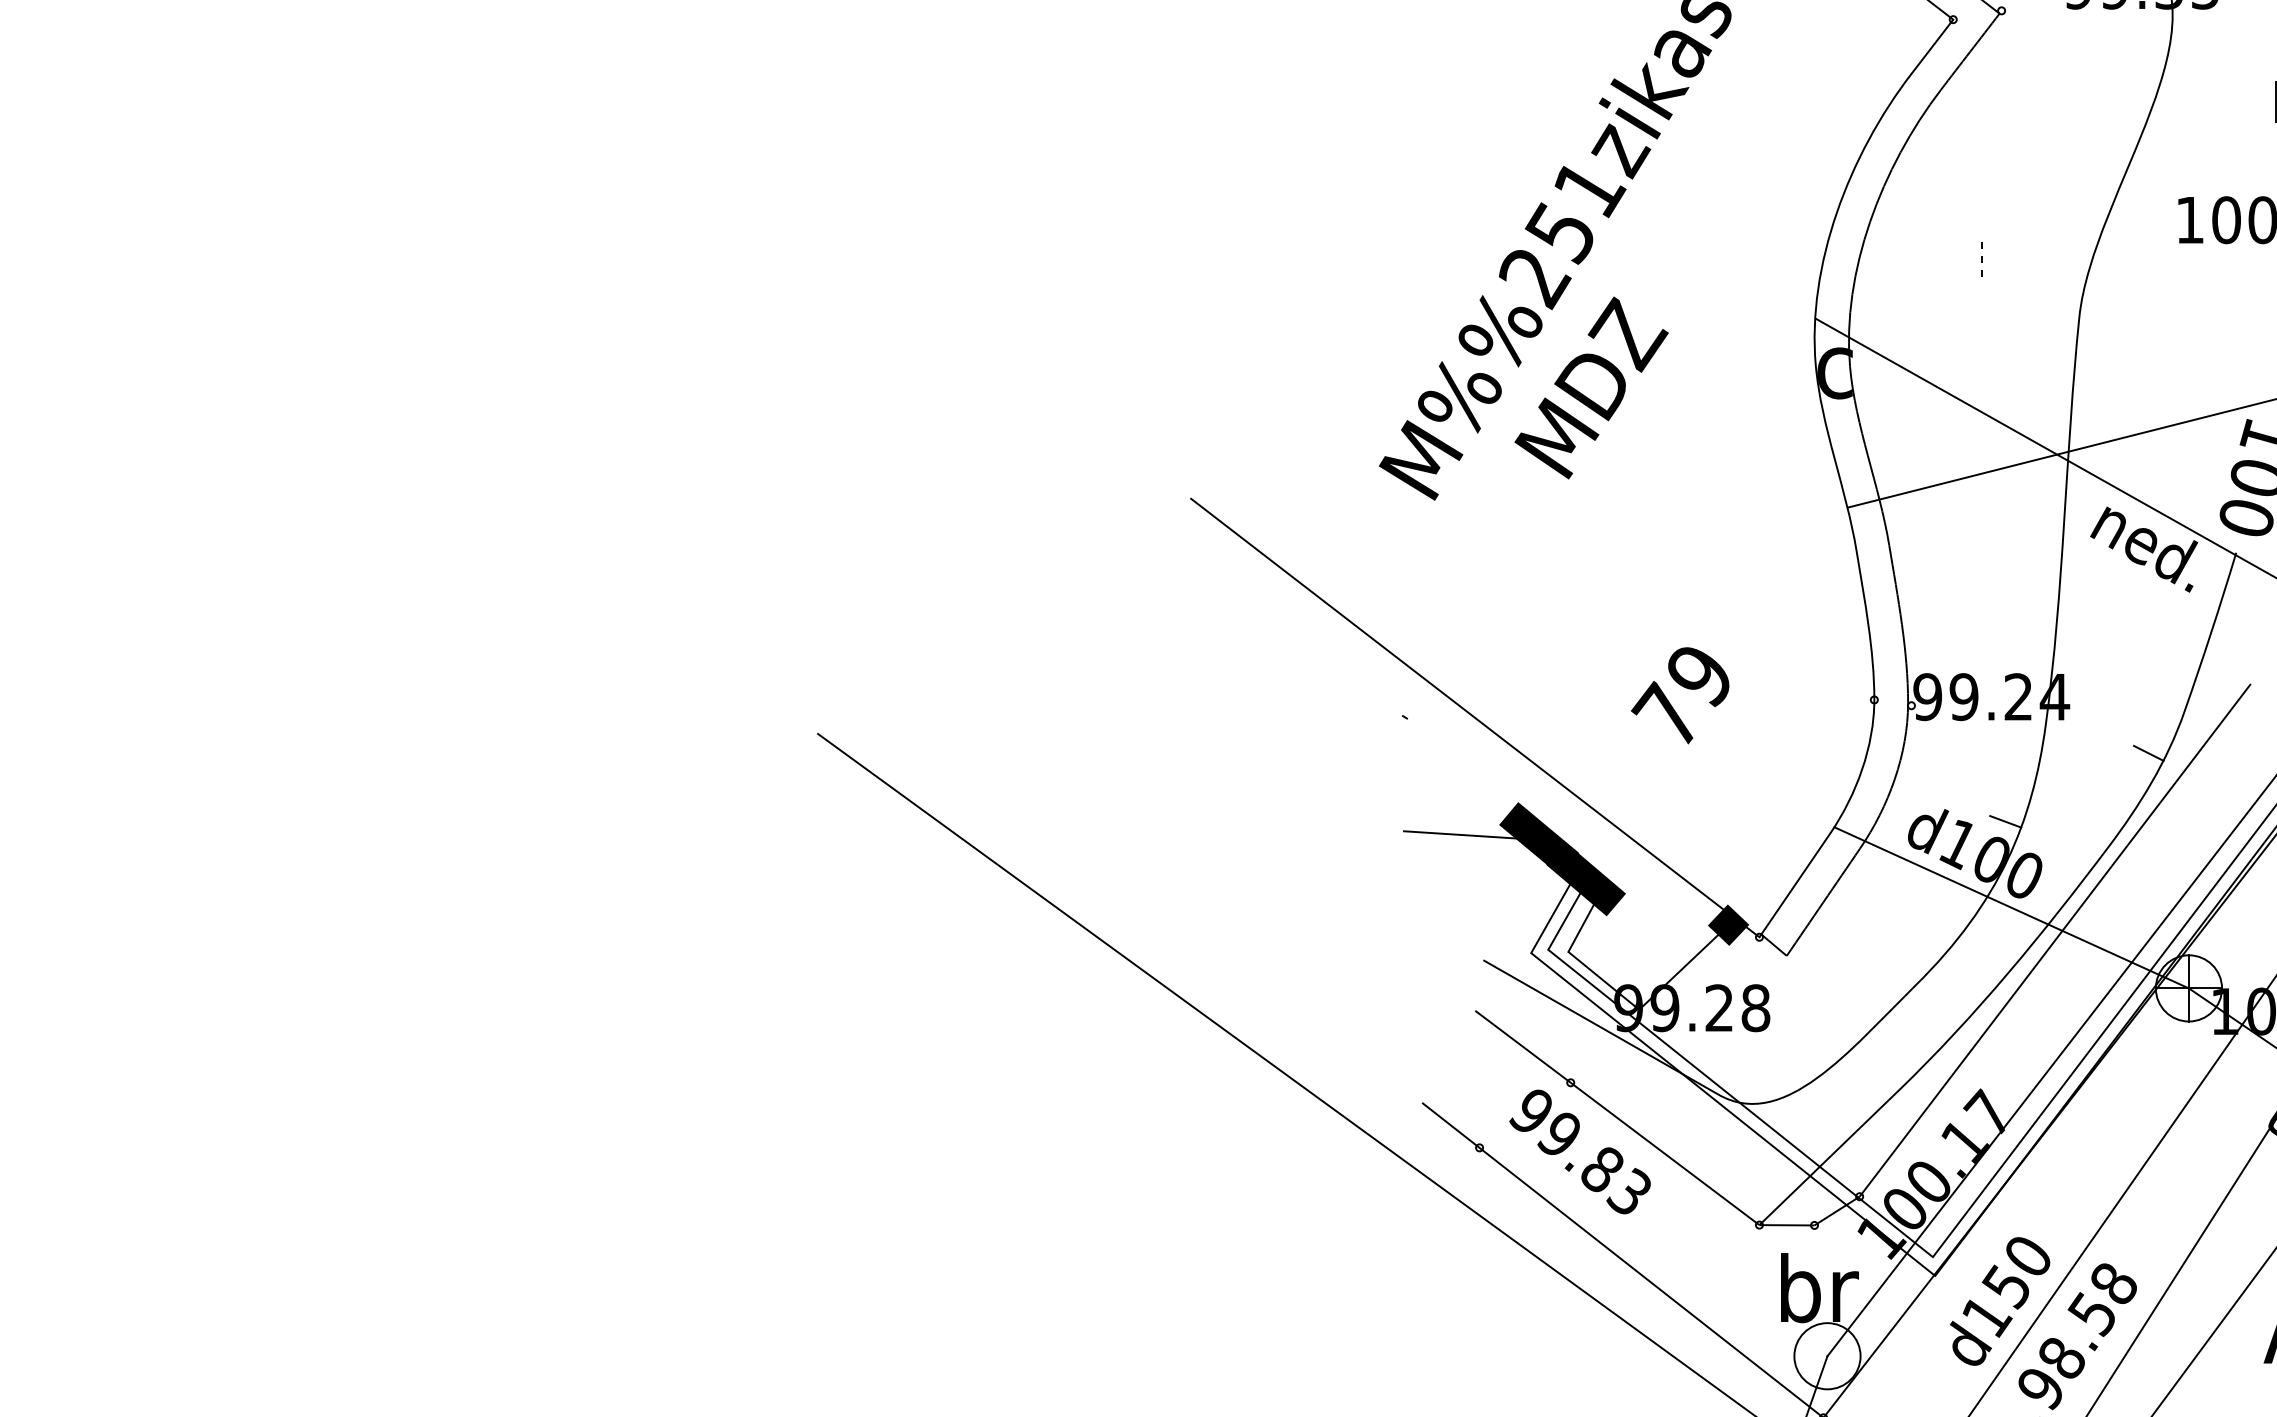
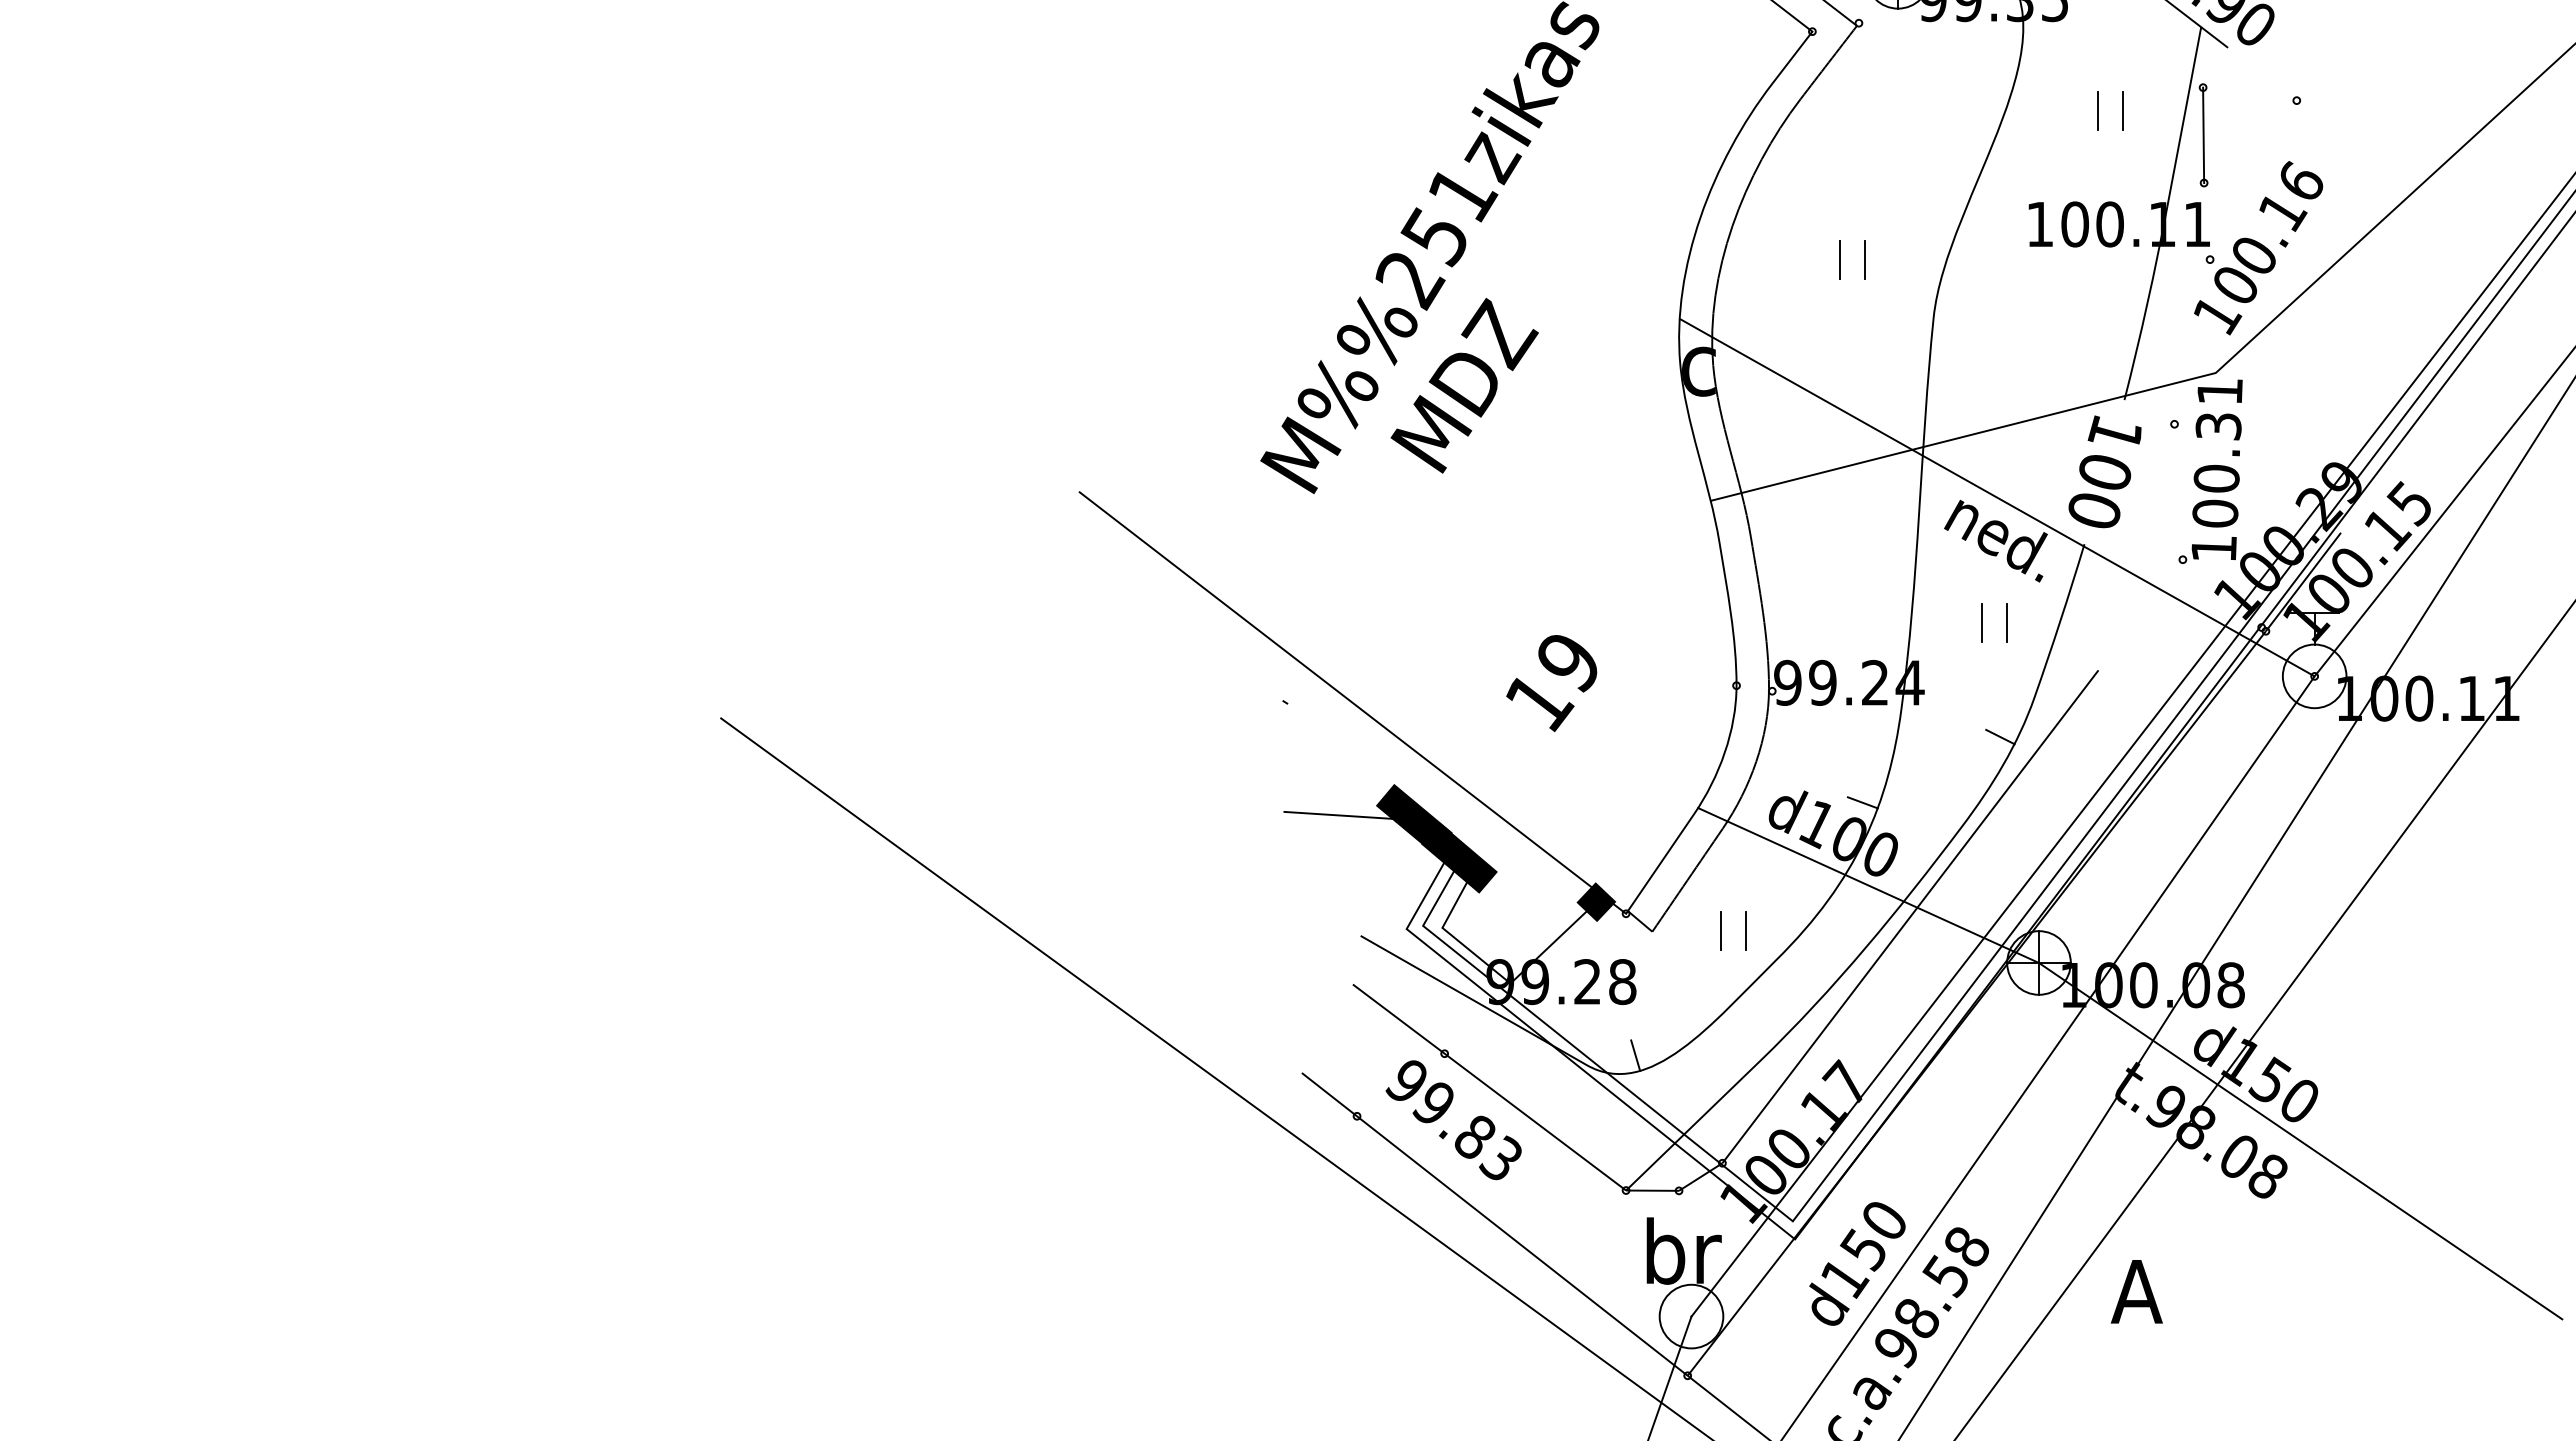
line: (2249, 101) -> (2097, 110), added
line: (1981, 256) -> (1839, 259), dashed -> solid
line: (2008, 256) -> (1865, 259), added
line: (2129, 635) -> (1981, 623), added
line: (2156, 635) -> (2007, 623), added
text: (1668, 714) -> (1538, 699), 79 -> 19
line: (1857, 954) -> (1720, 930), added
line: (1883, 954) -> (1745, 930), added
line: (1769, 1084) -> (1635, 1055), added

